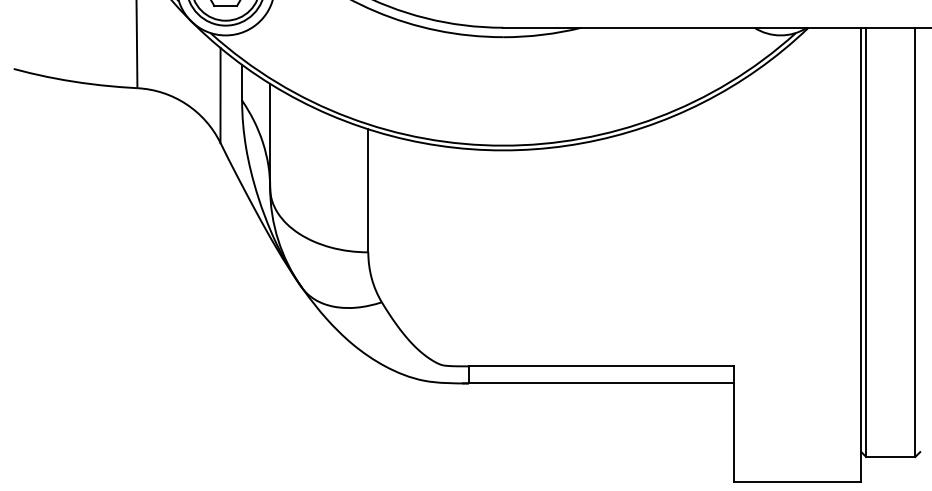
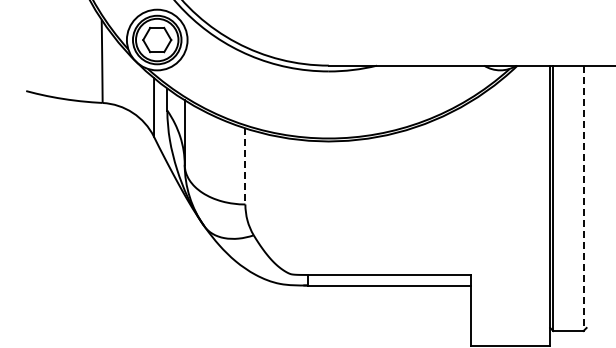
line: (368, 190) -> (245, 166), solid -> dashed
line: (915, 242) -> (583, 198), solid -> dashed

